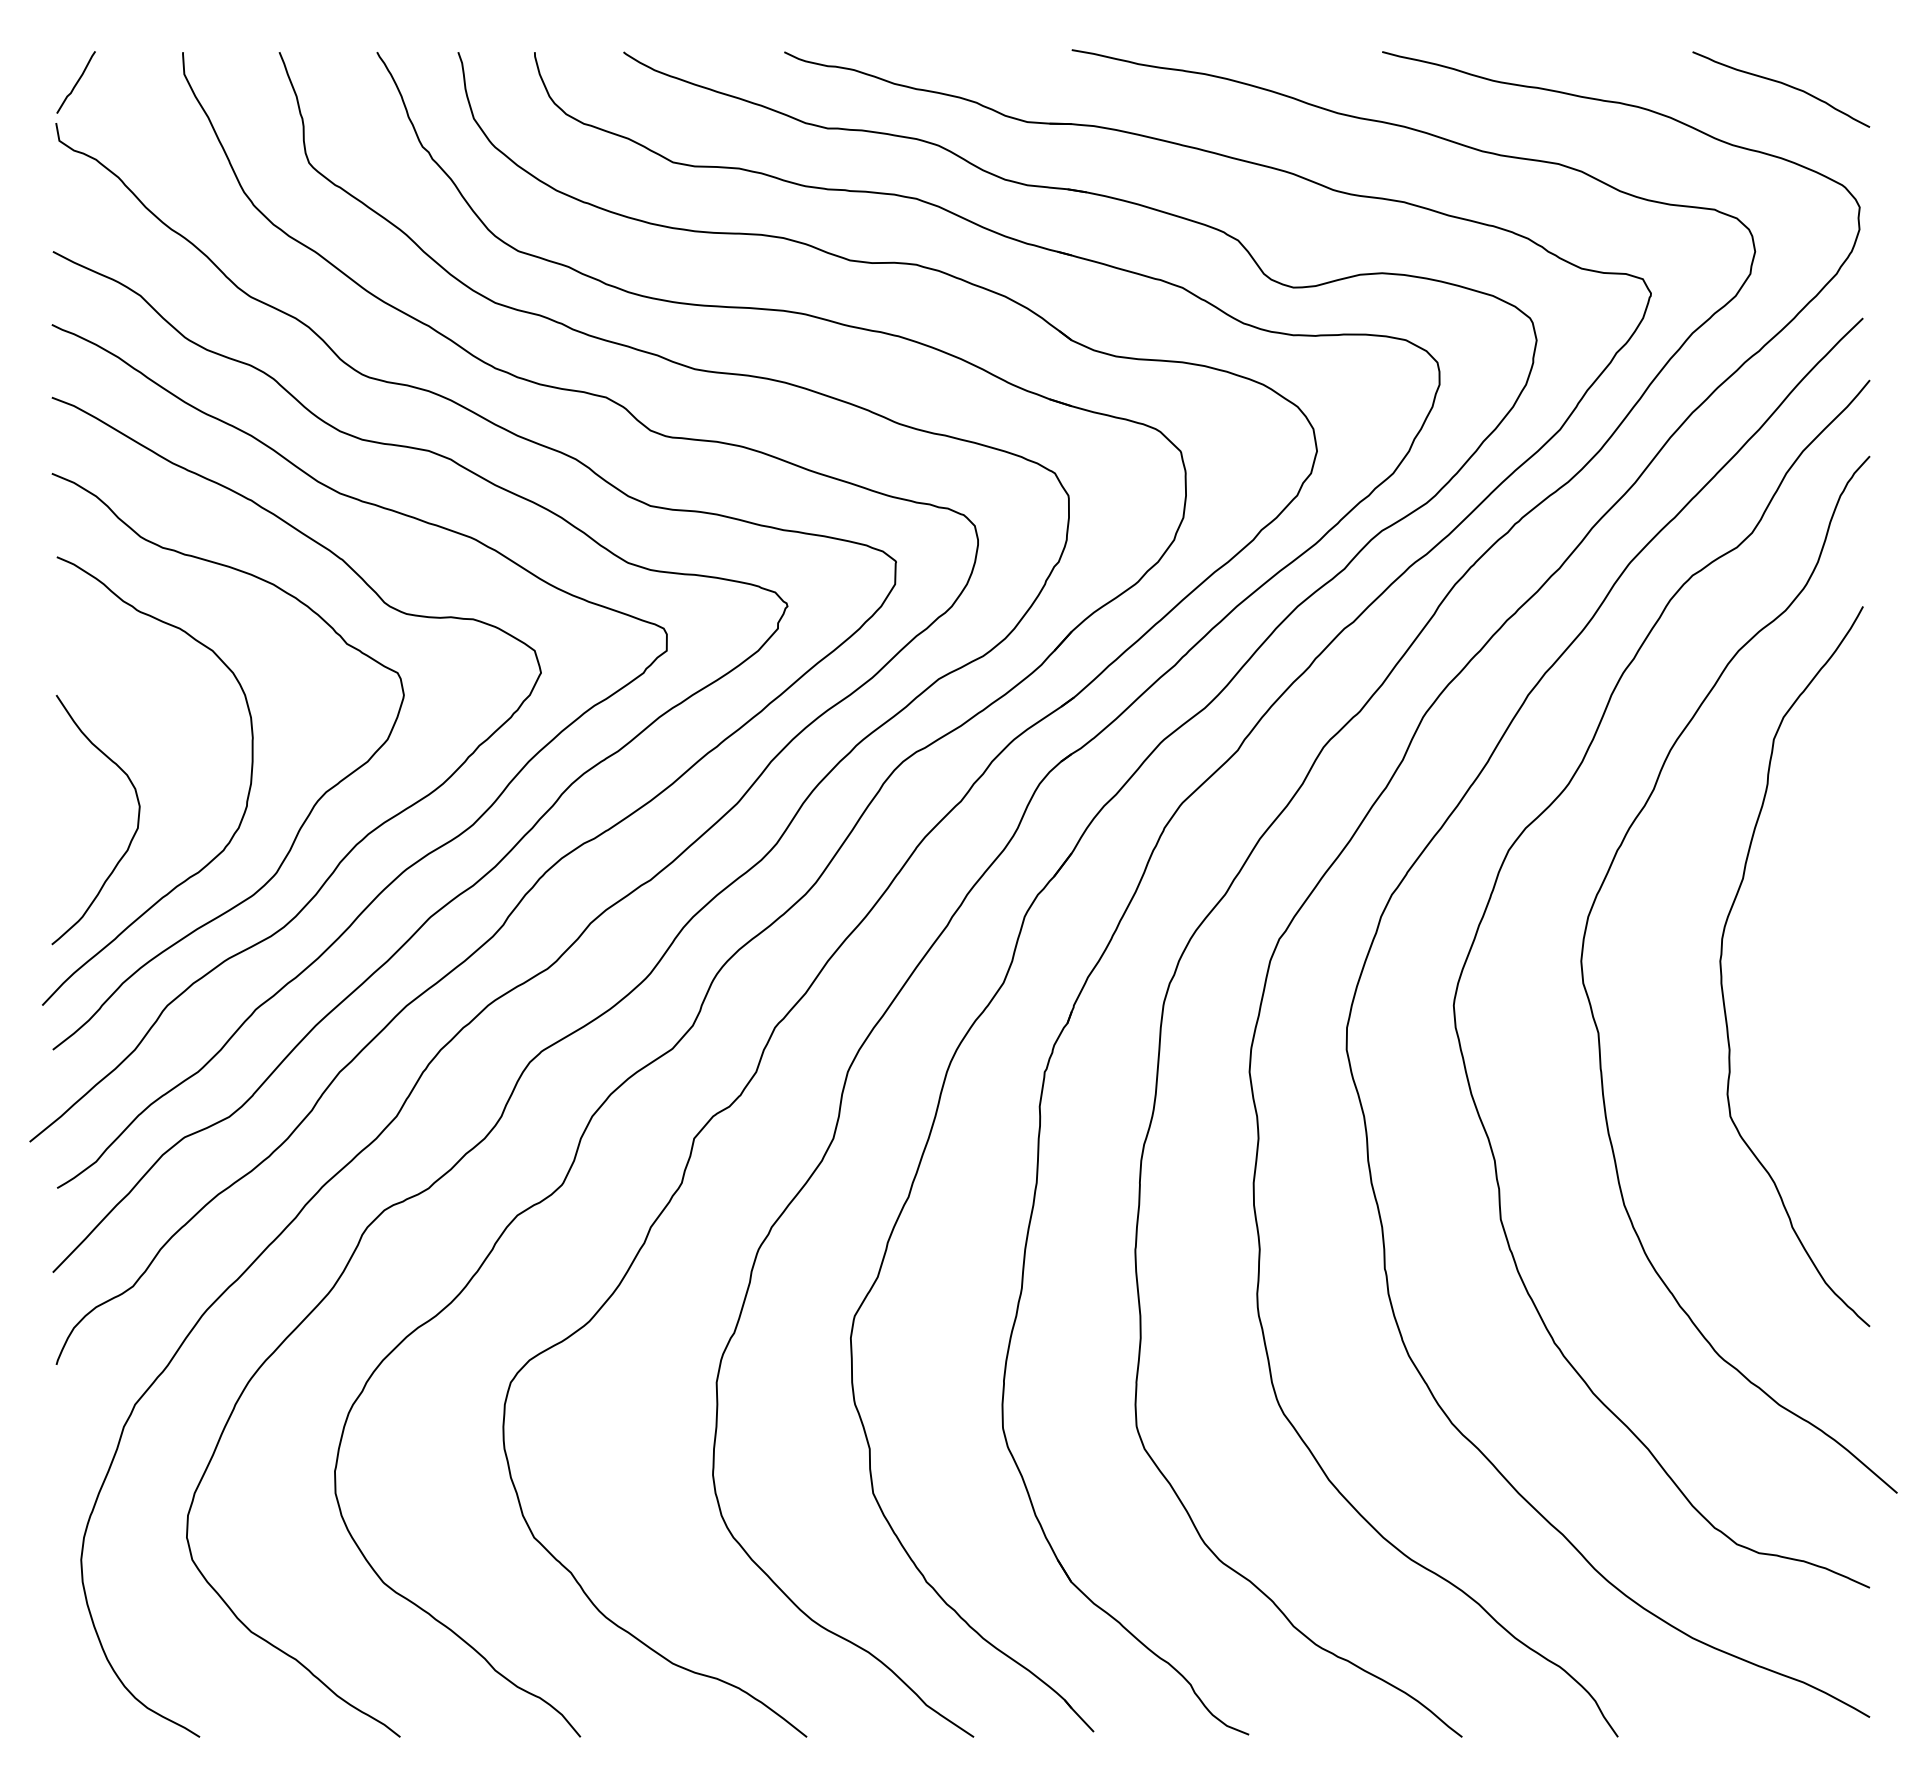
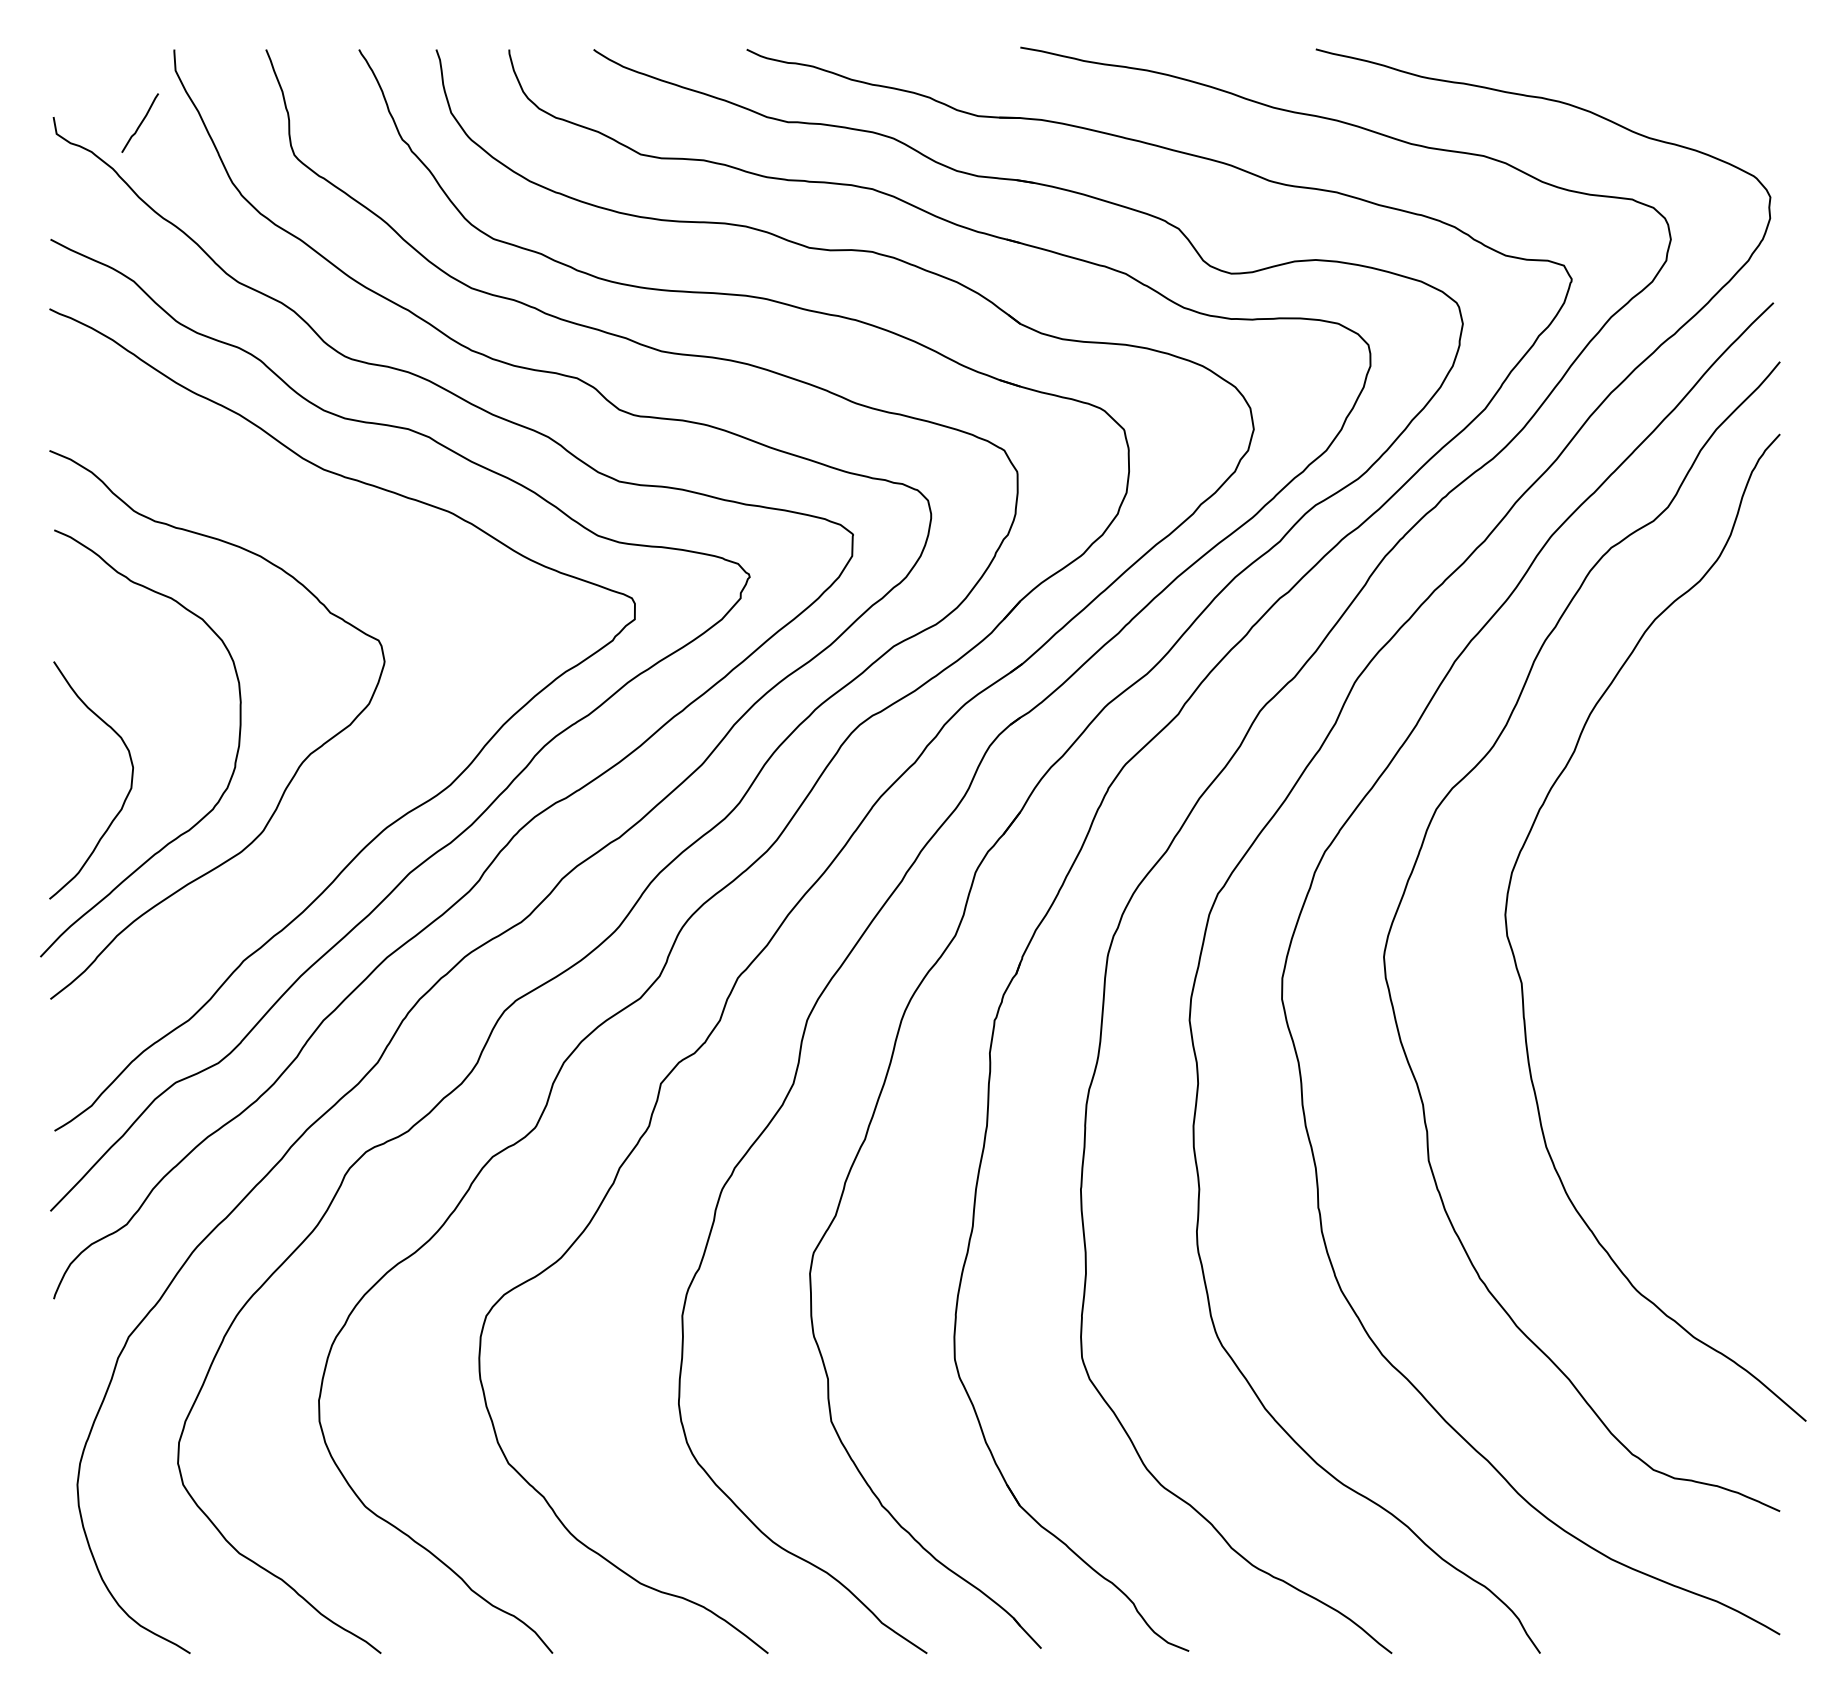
curve: (76, 82) -> (140, 123), moved
curve: (1782, 84) -> (1696, 80), removed
curve: (358, 841) -> (341, 800), removed
curve: (1722, 973) -> (1639, 926), removed

